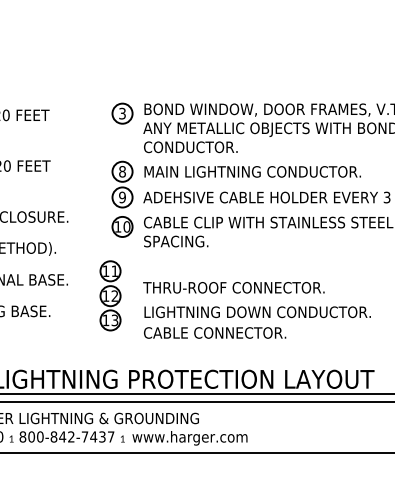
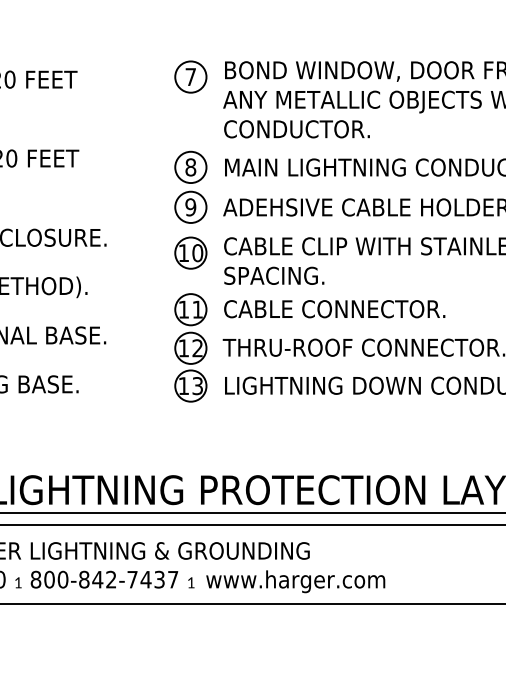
text: (122, 113) -> (190, 76), 3 -> 7
part: (110, 295) -> (190, 347), moved
text: (215, 332) -> (335, 308), moved

